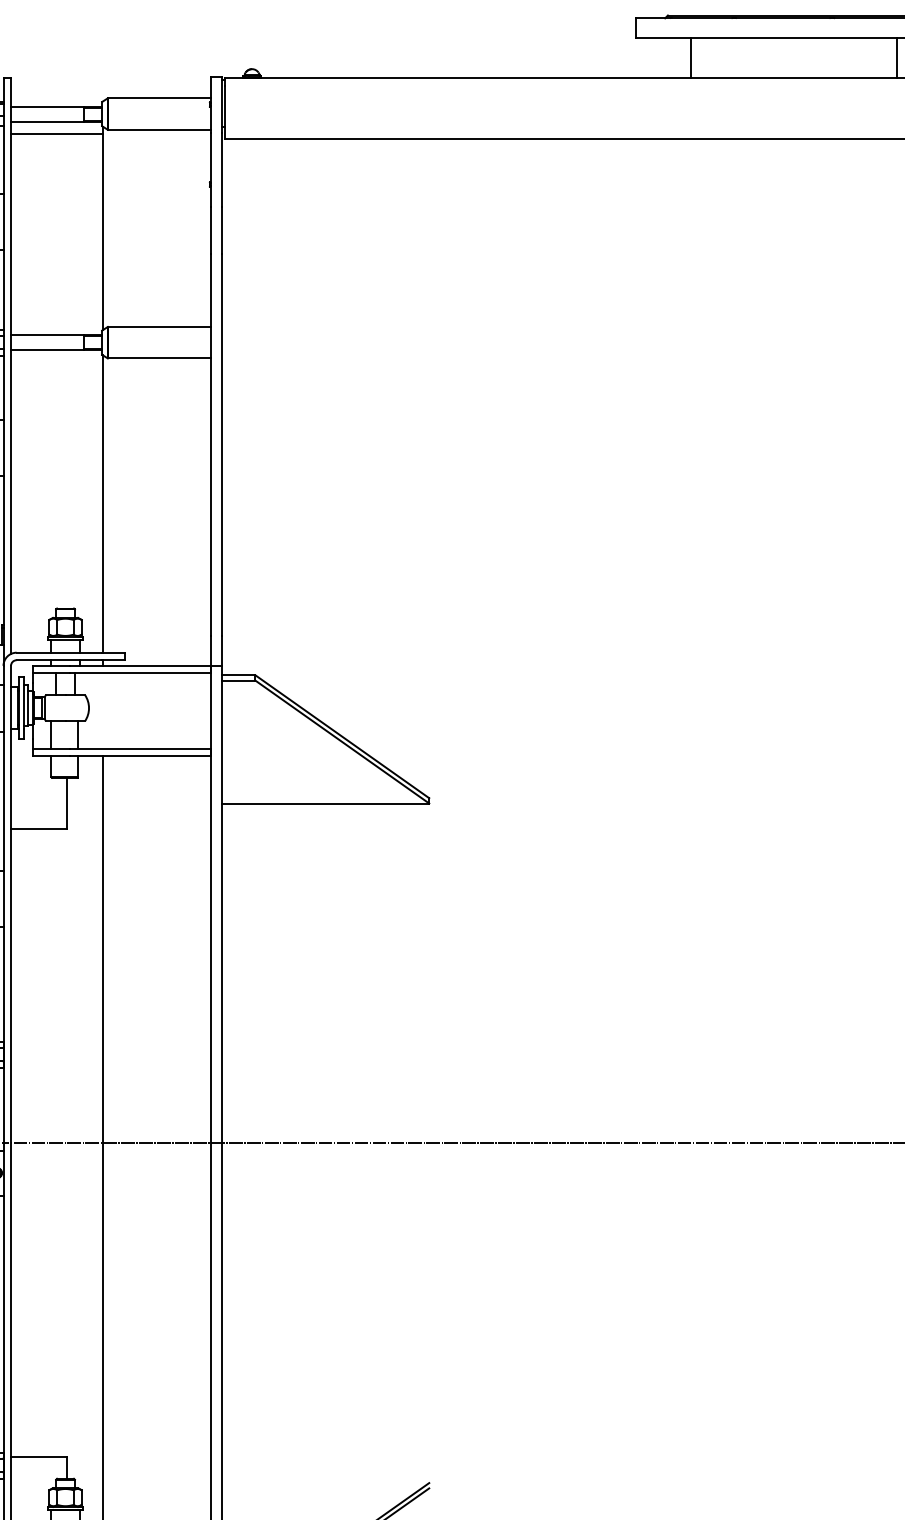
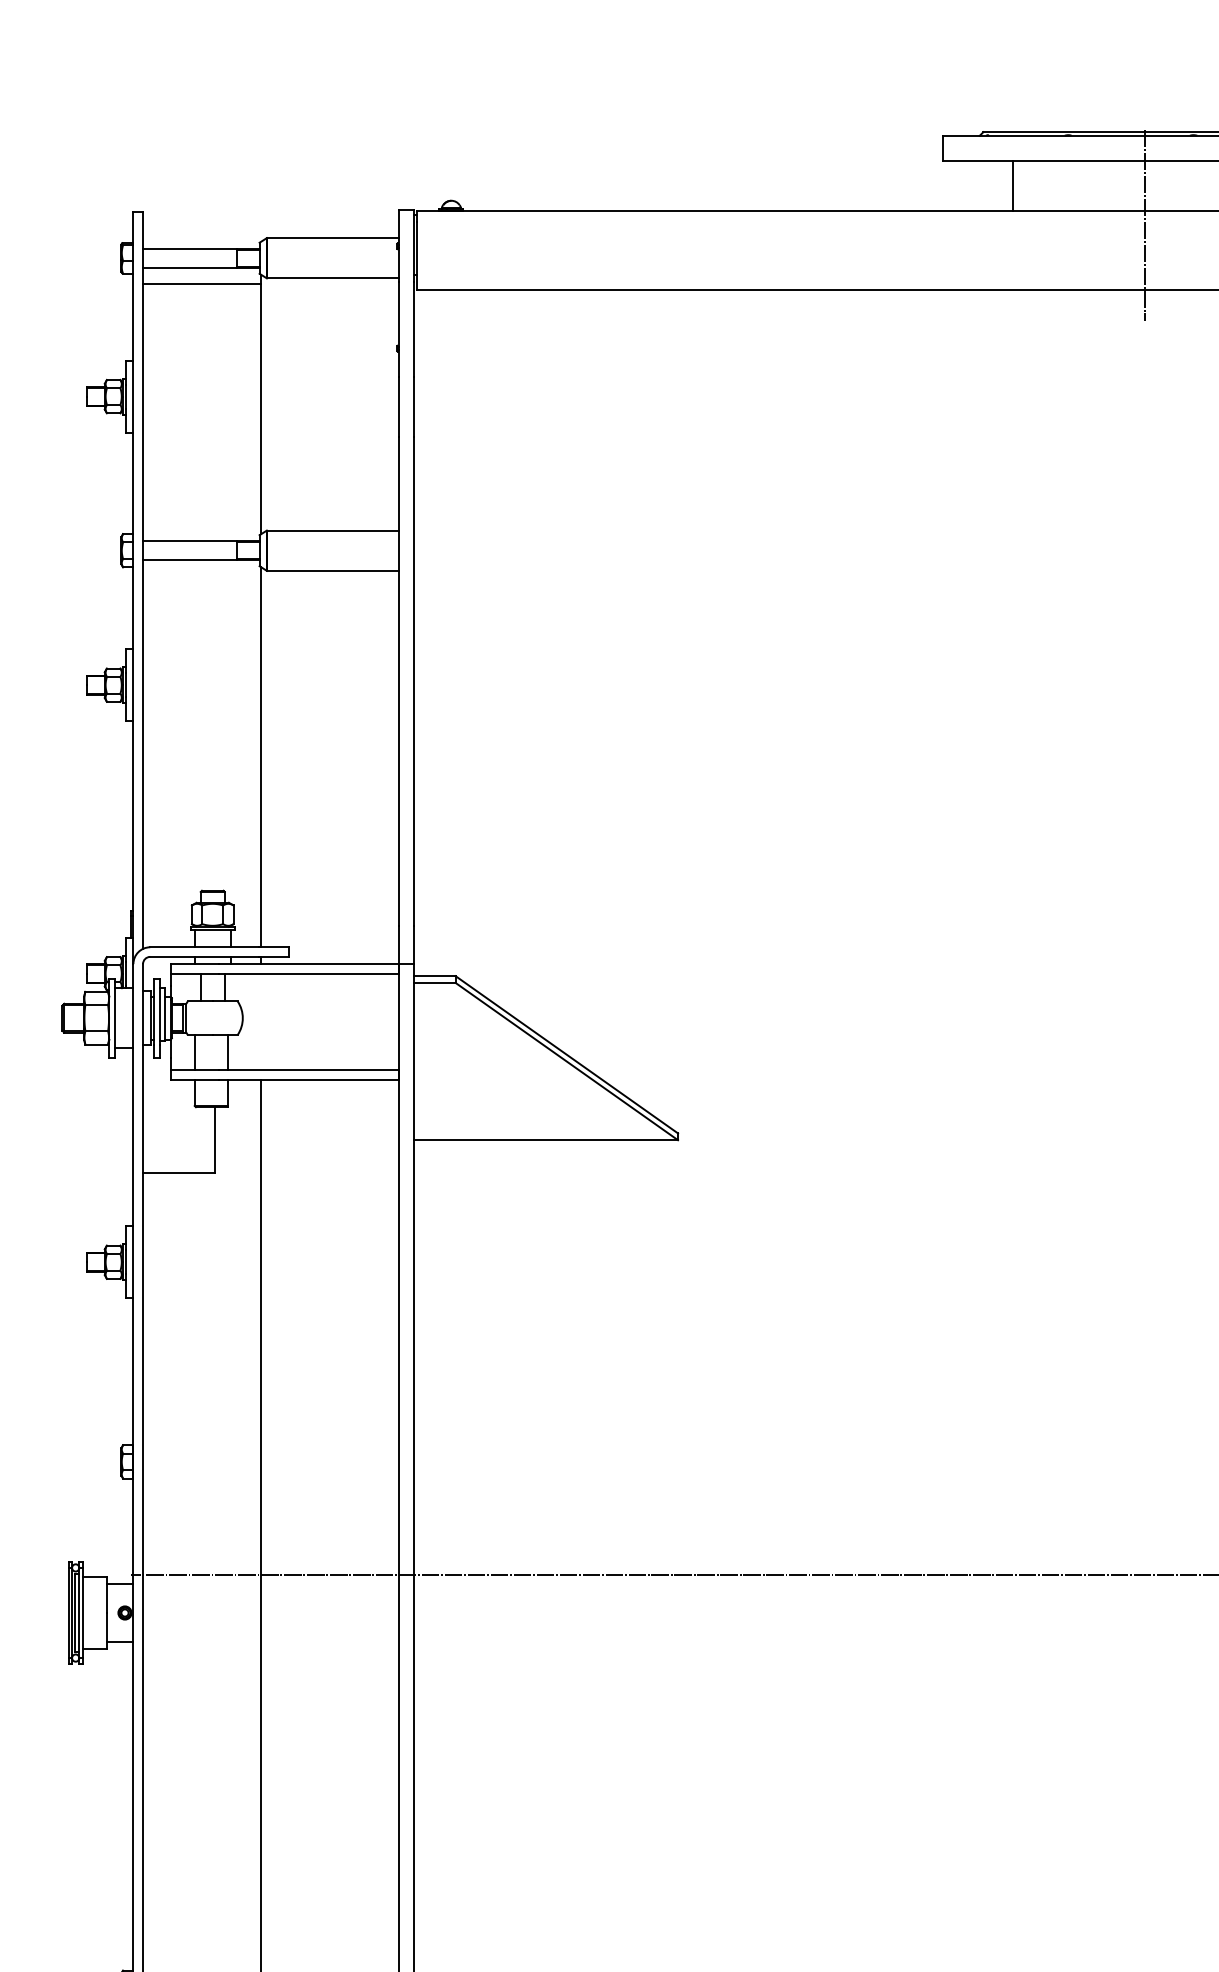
line: (793, 87) -> (1144, 224), added

